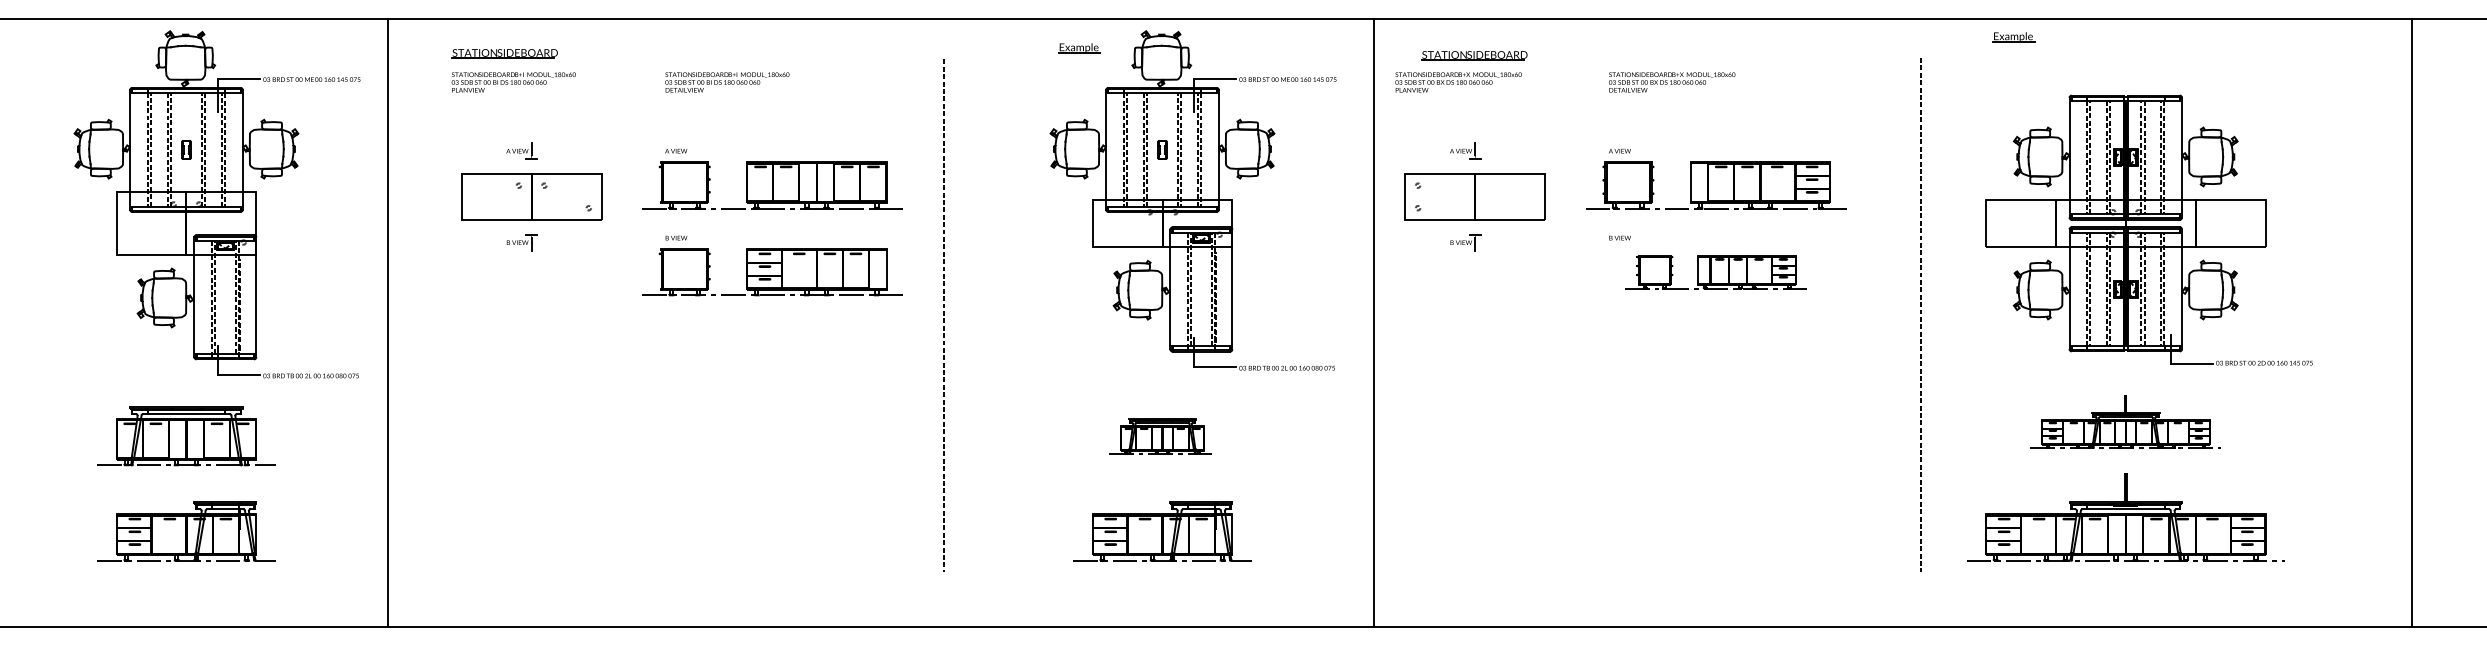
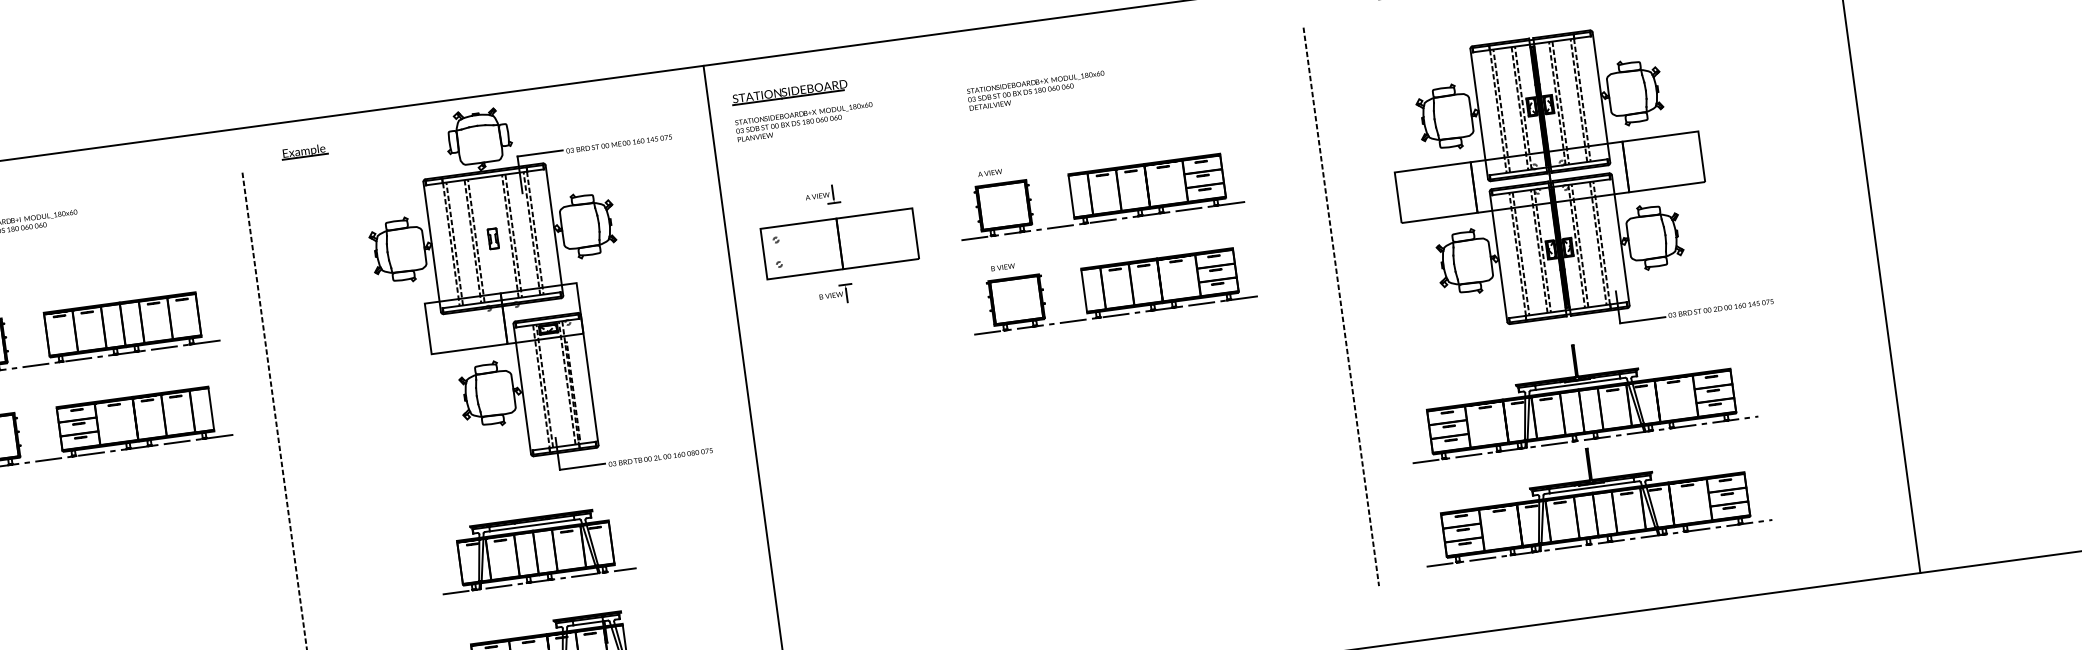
part: (1079, 48) -> (304, 152), moved
part: (1474, 55) -> (789, 92), moved
part: (1716, 272) -> (1112, 290), size x1.43
part: (2125, 421) -> (1578, 392), size x1.67
part: (1162, 436) -> (535, 549), size x1.67

